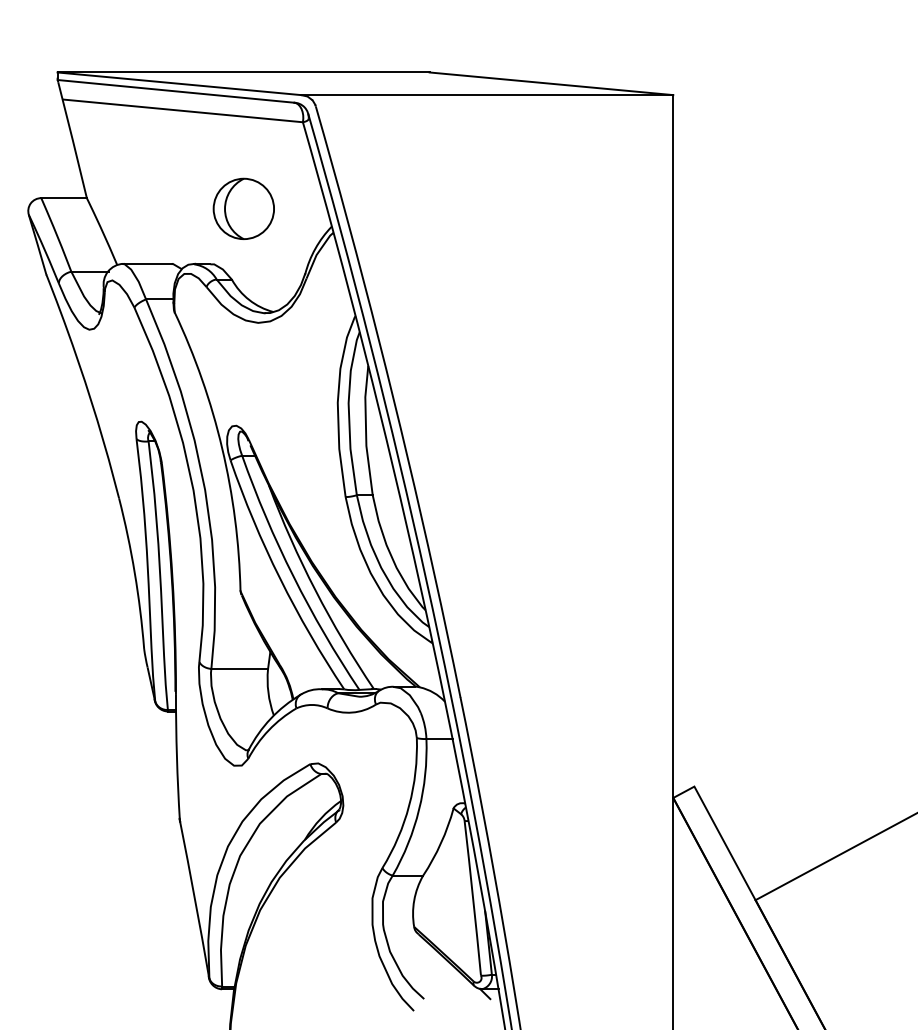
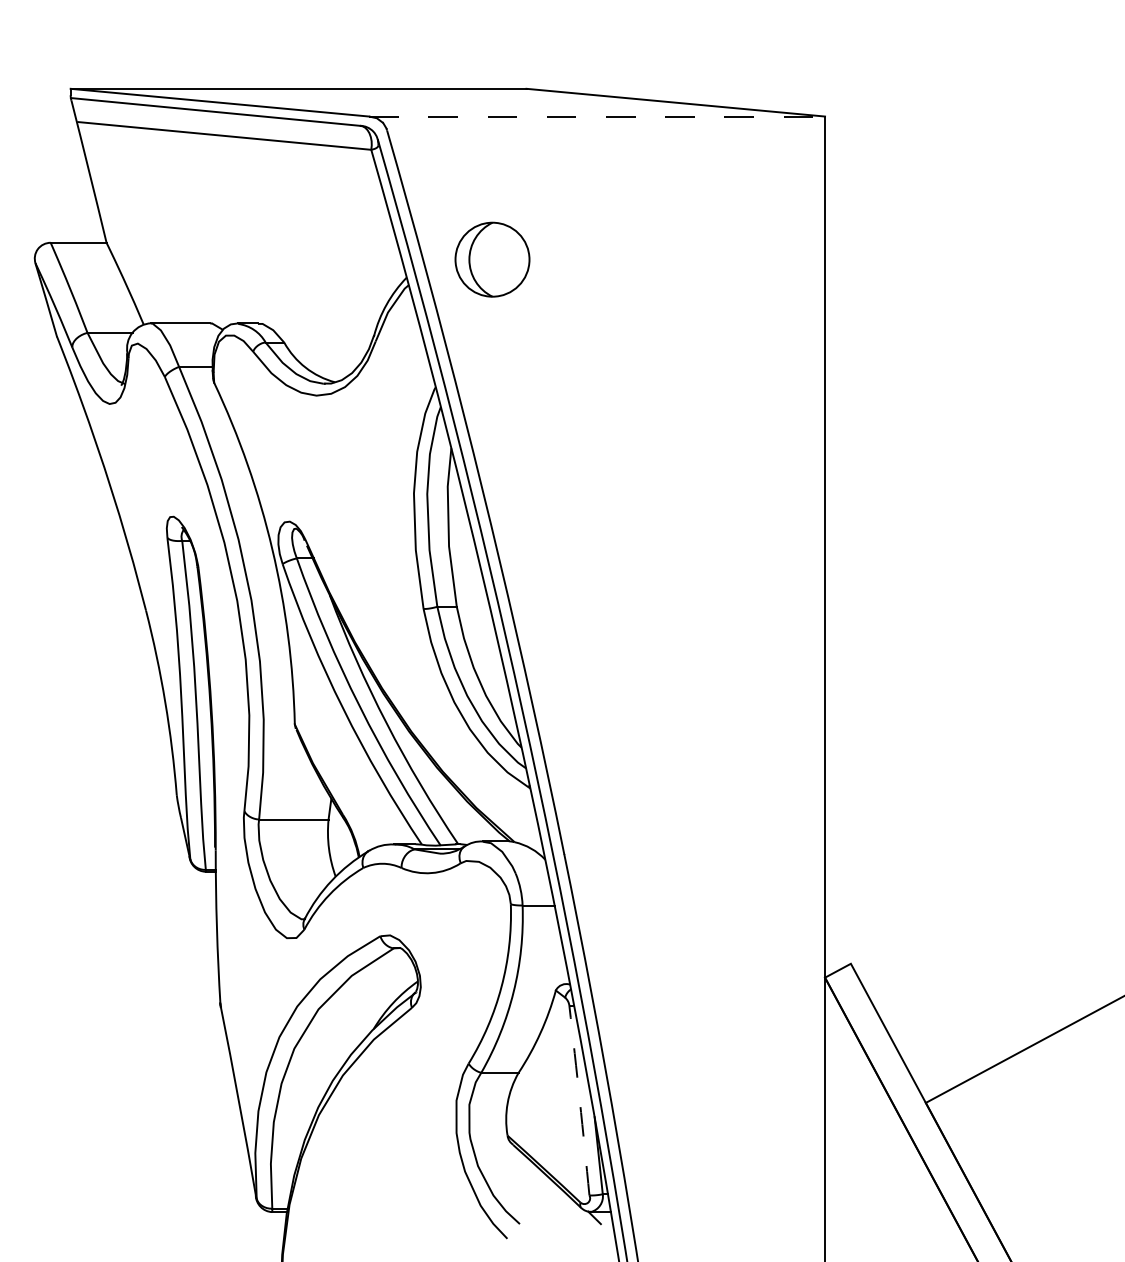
line: (487, 95) -> (597, 117), solid -> dashed
part: (243, 208) -> (492, 259), moved
arc: (473, 898) -> (580, 1100), solid -> dashed

